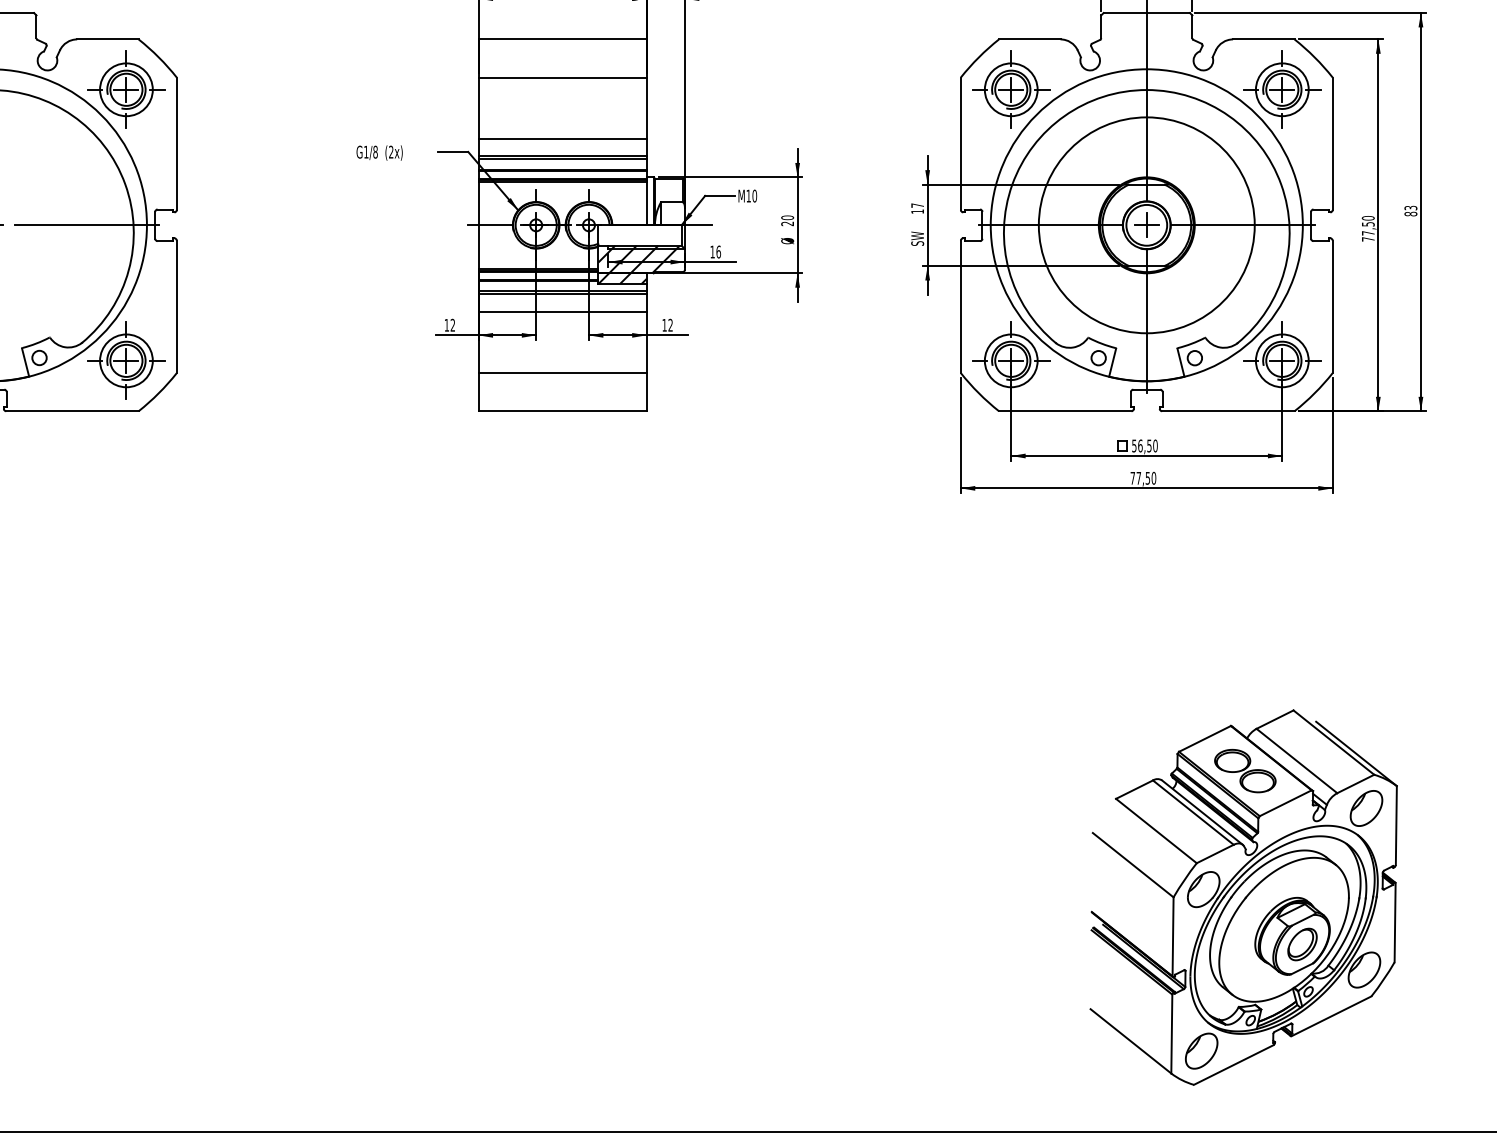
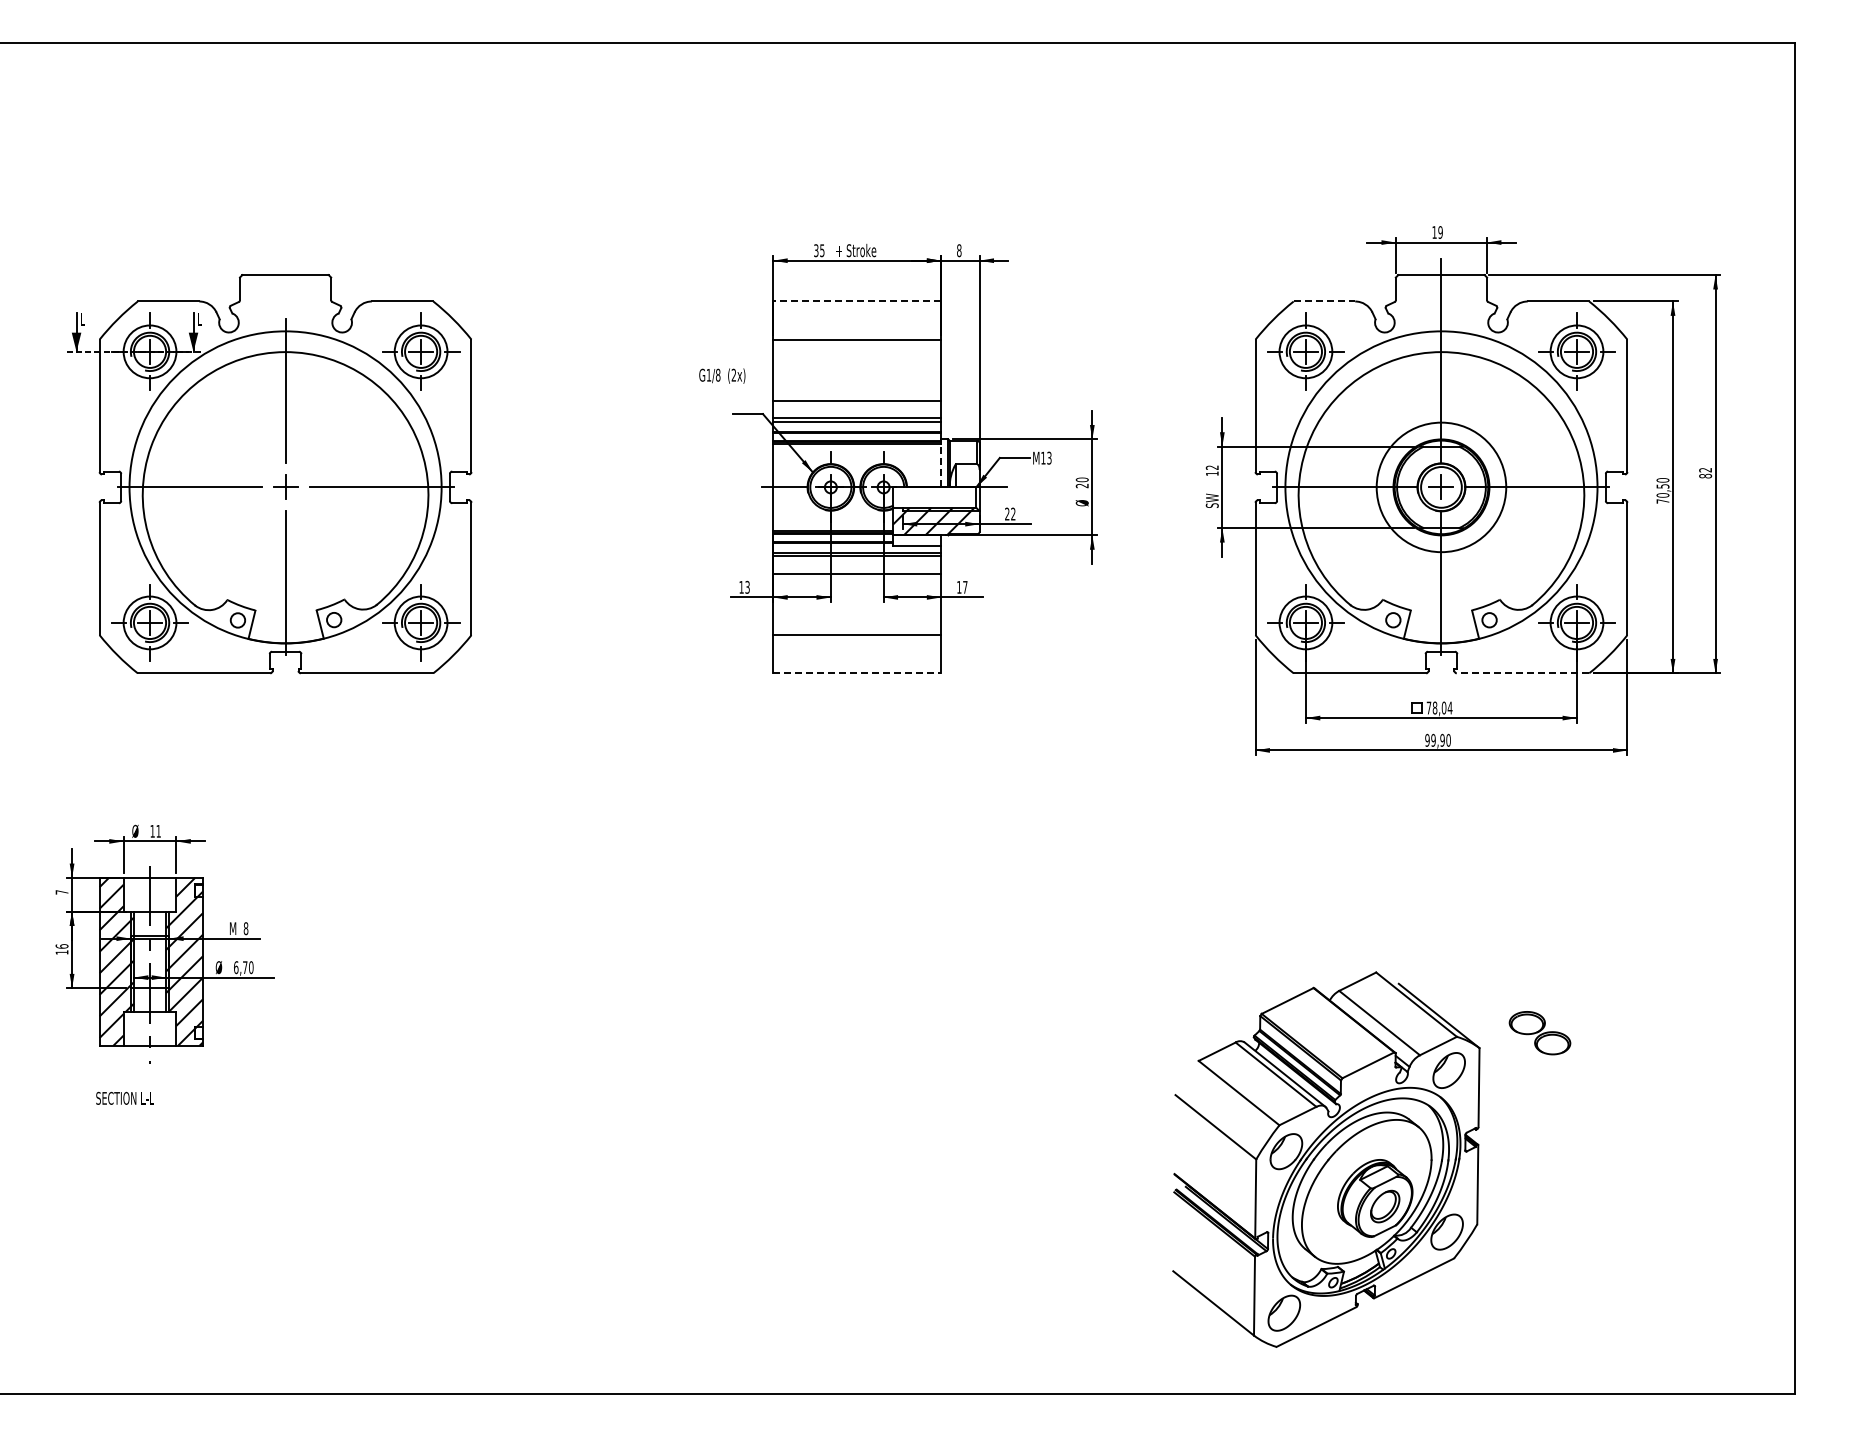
line: (562, 39) -> (857, 301), solid -> dashed
line: (1029, 39) -> (1324, 301), solid -> dashed
text: (379, 152) -> (722, 375), moved
text: (754, 195) -> (1049, 457), M10 -> M13
line: (646, 203) -> (941, 465), solid -> dashed
text: (916, 205) -> (1211, 467), 17 -> 12
text: (1411, 208) -> (1706, 470), 83 -> 82
circle: (1146, 225) -> (1441, 487), size x0.6
text: (1367, 233) -> (1662, 495), 77,50 -> 70,50
text: (715, 251) -> (1010, 513), 16 -> 22
hatch: (622, 278) -> (917, 540), removed
text: (452, 325) -> (747, 587), 12 -> 13
text: (670, 325) -> (965, 587), 12 -> 17
line: (562, 411) -> (857, 673), solid -> dashed
line: (1227, 411) -> (1522, 673), solid -> dashed
text: (1144, 445) -> (1439, 707), 56,50 -> 78,04
text: (1139, 477) -> (1434, 739), 77,50 -> 99,90
part: (1243, 897) -> (1326, 1159), moved

